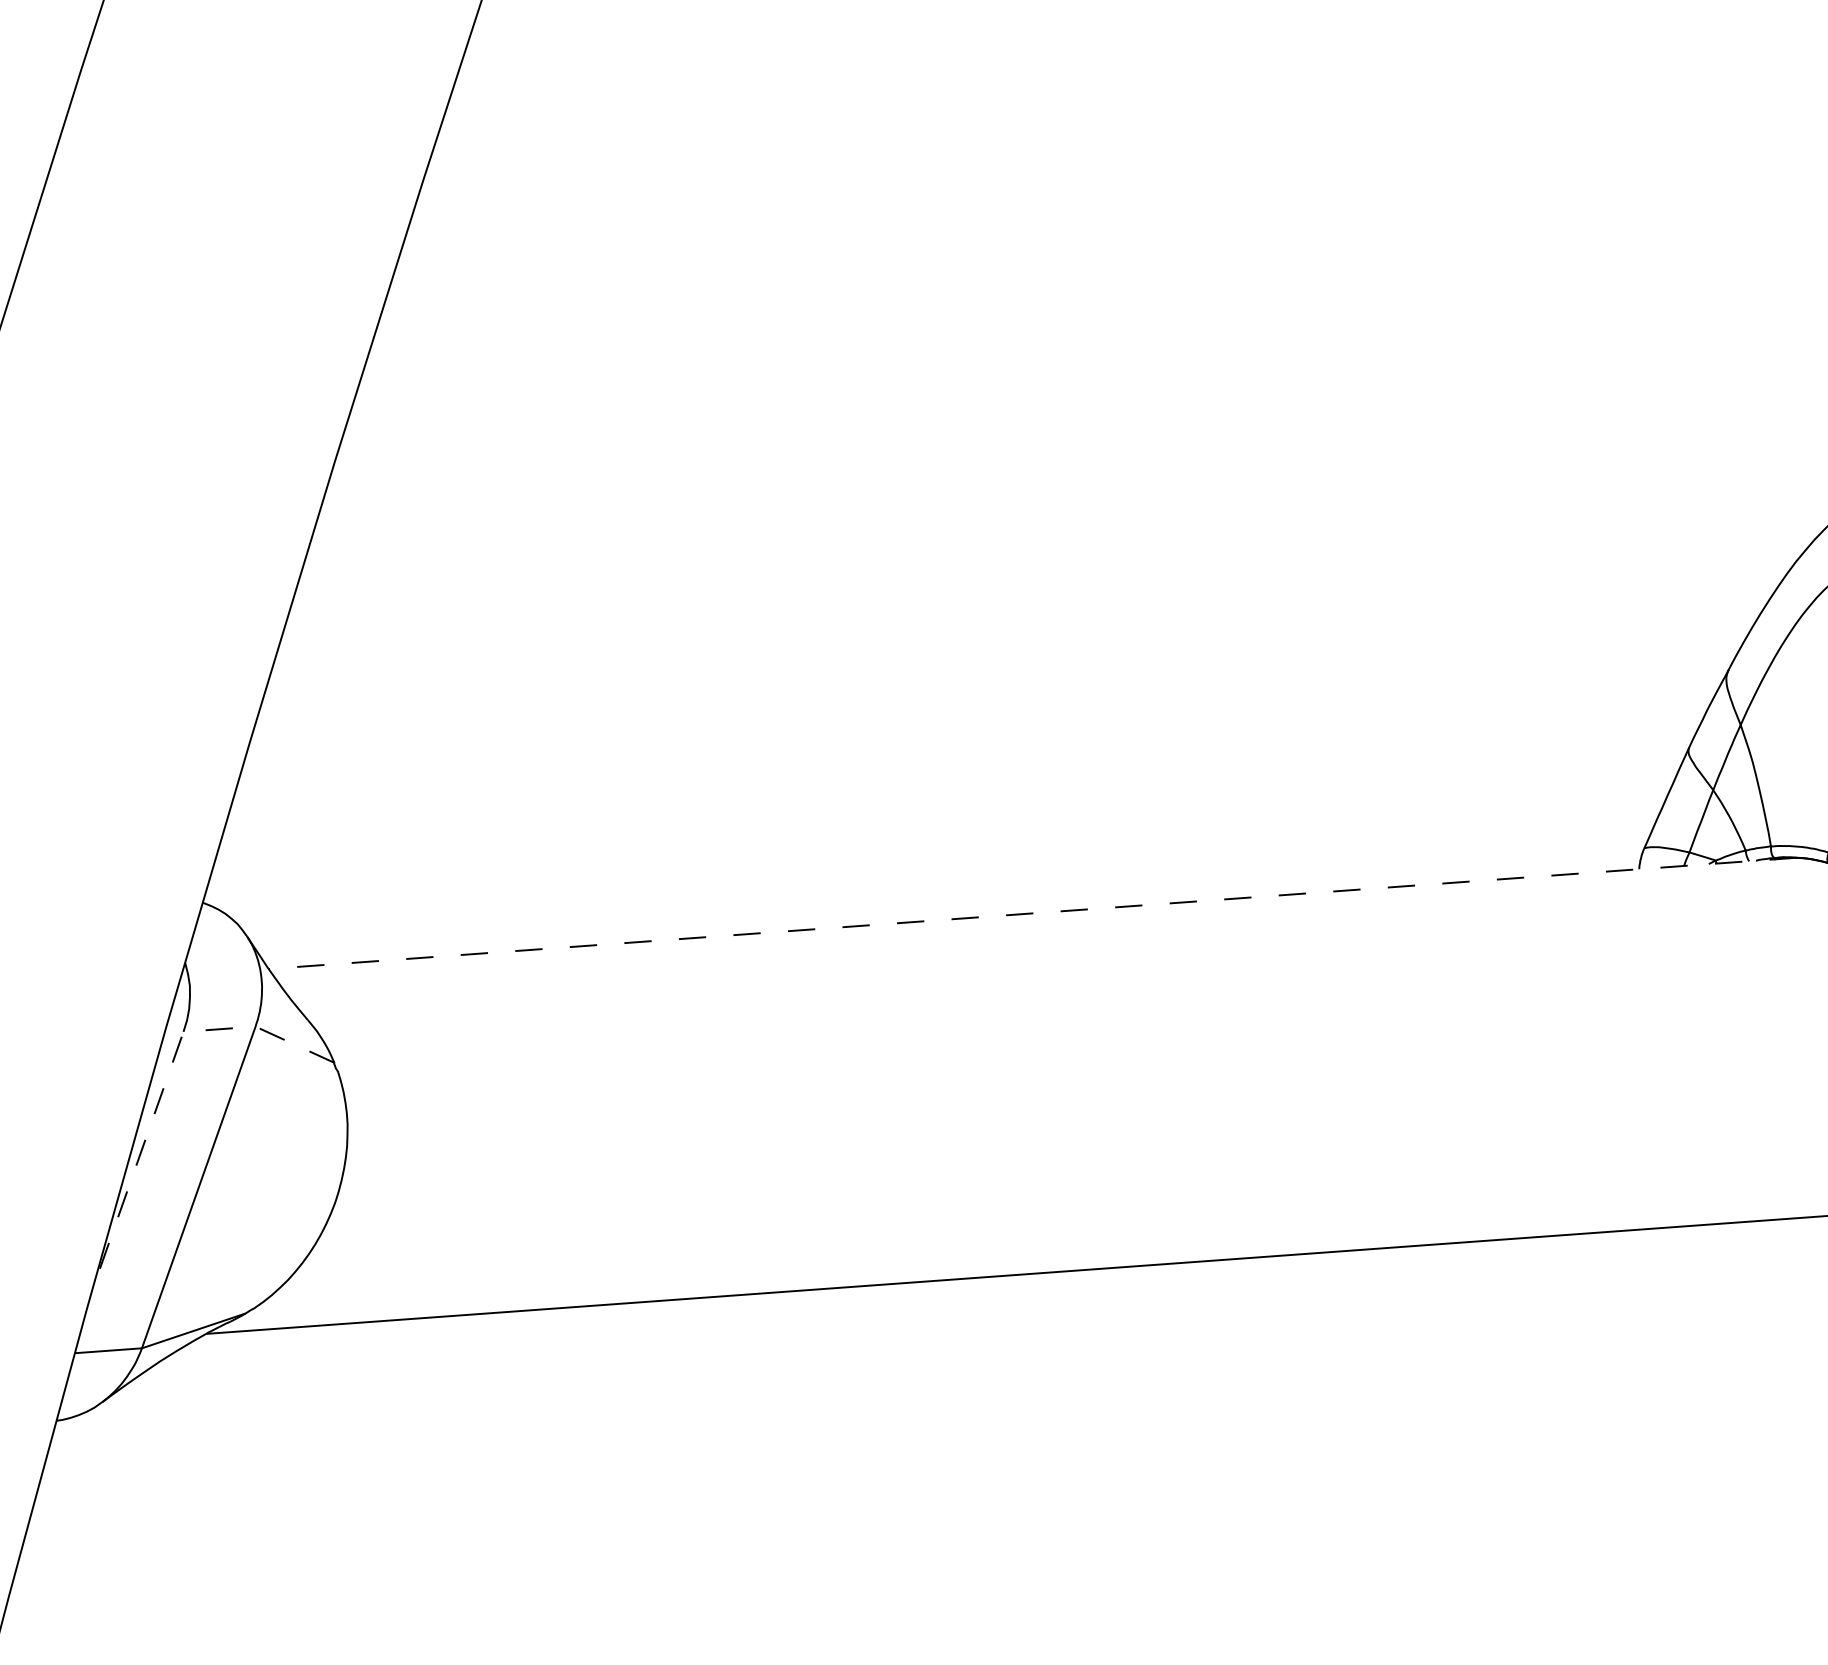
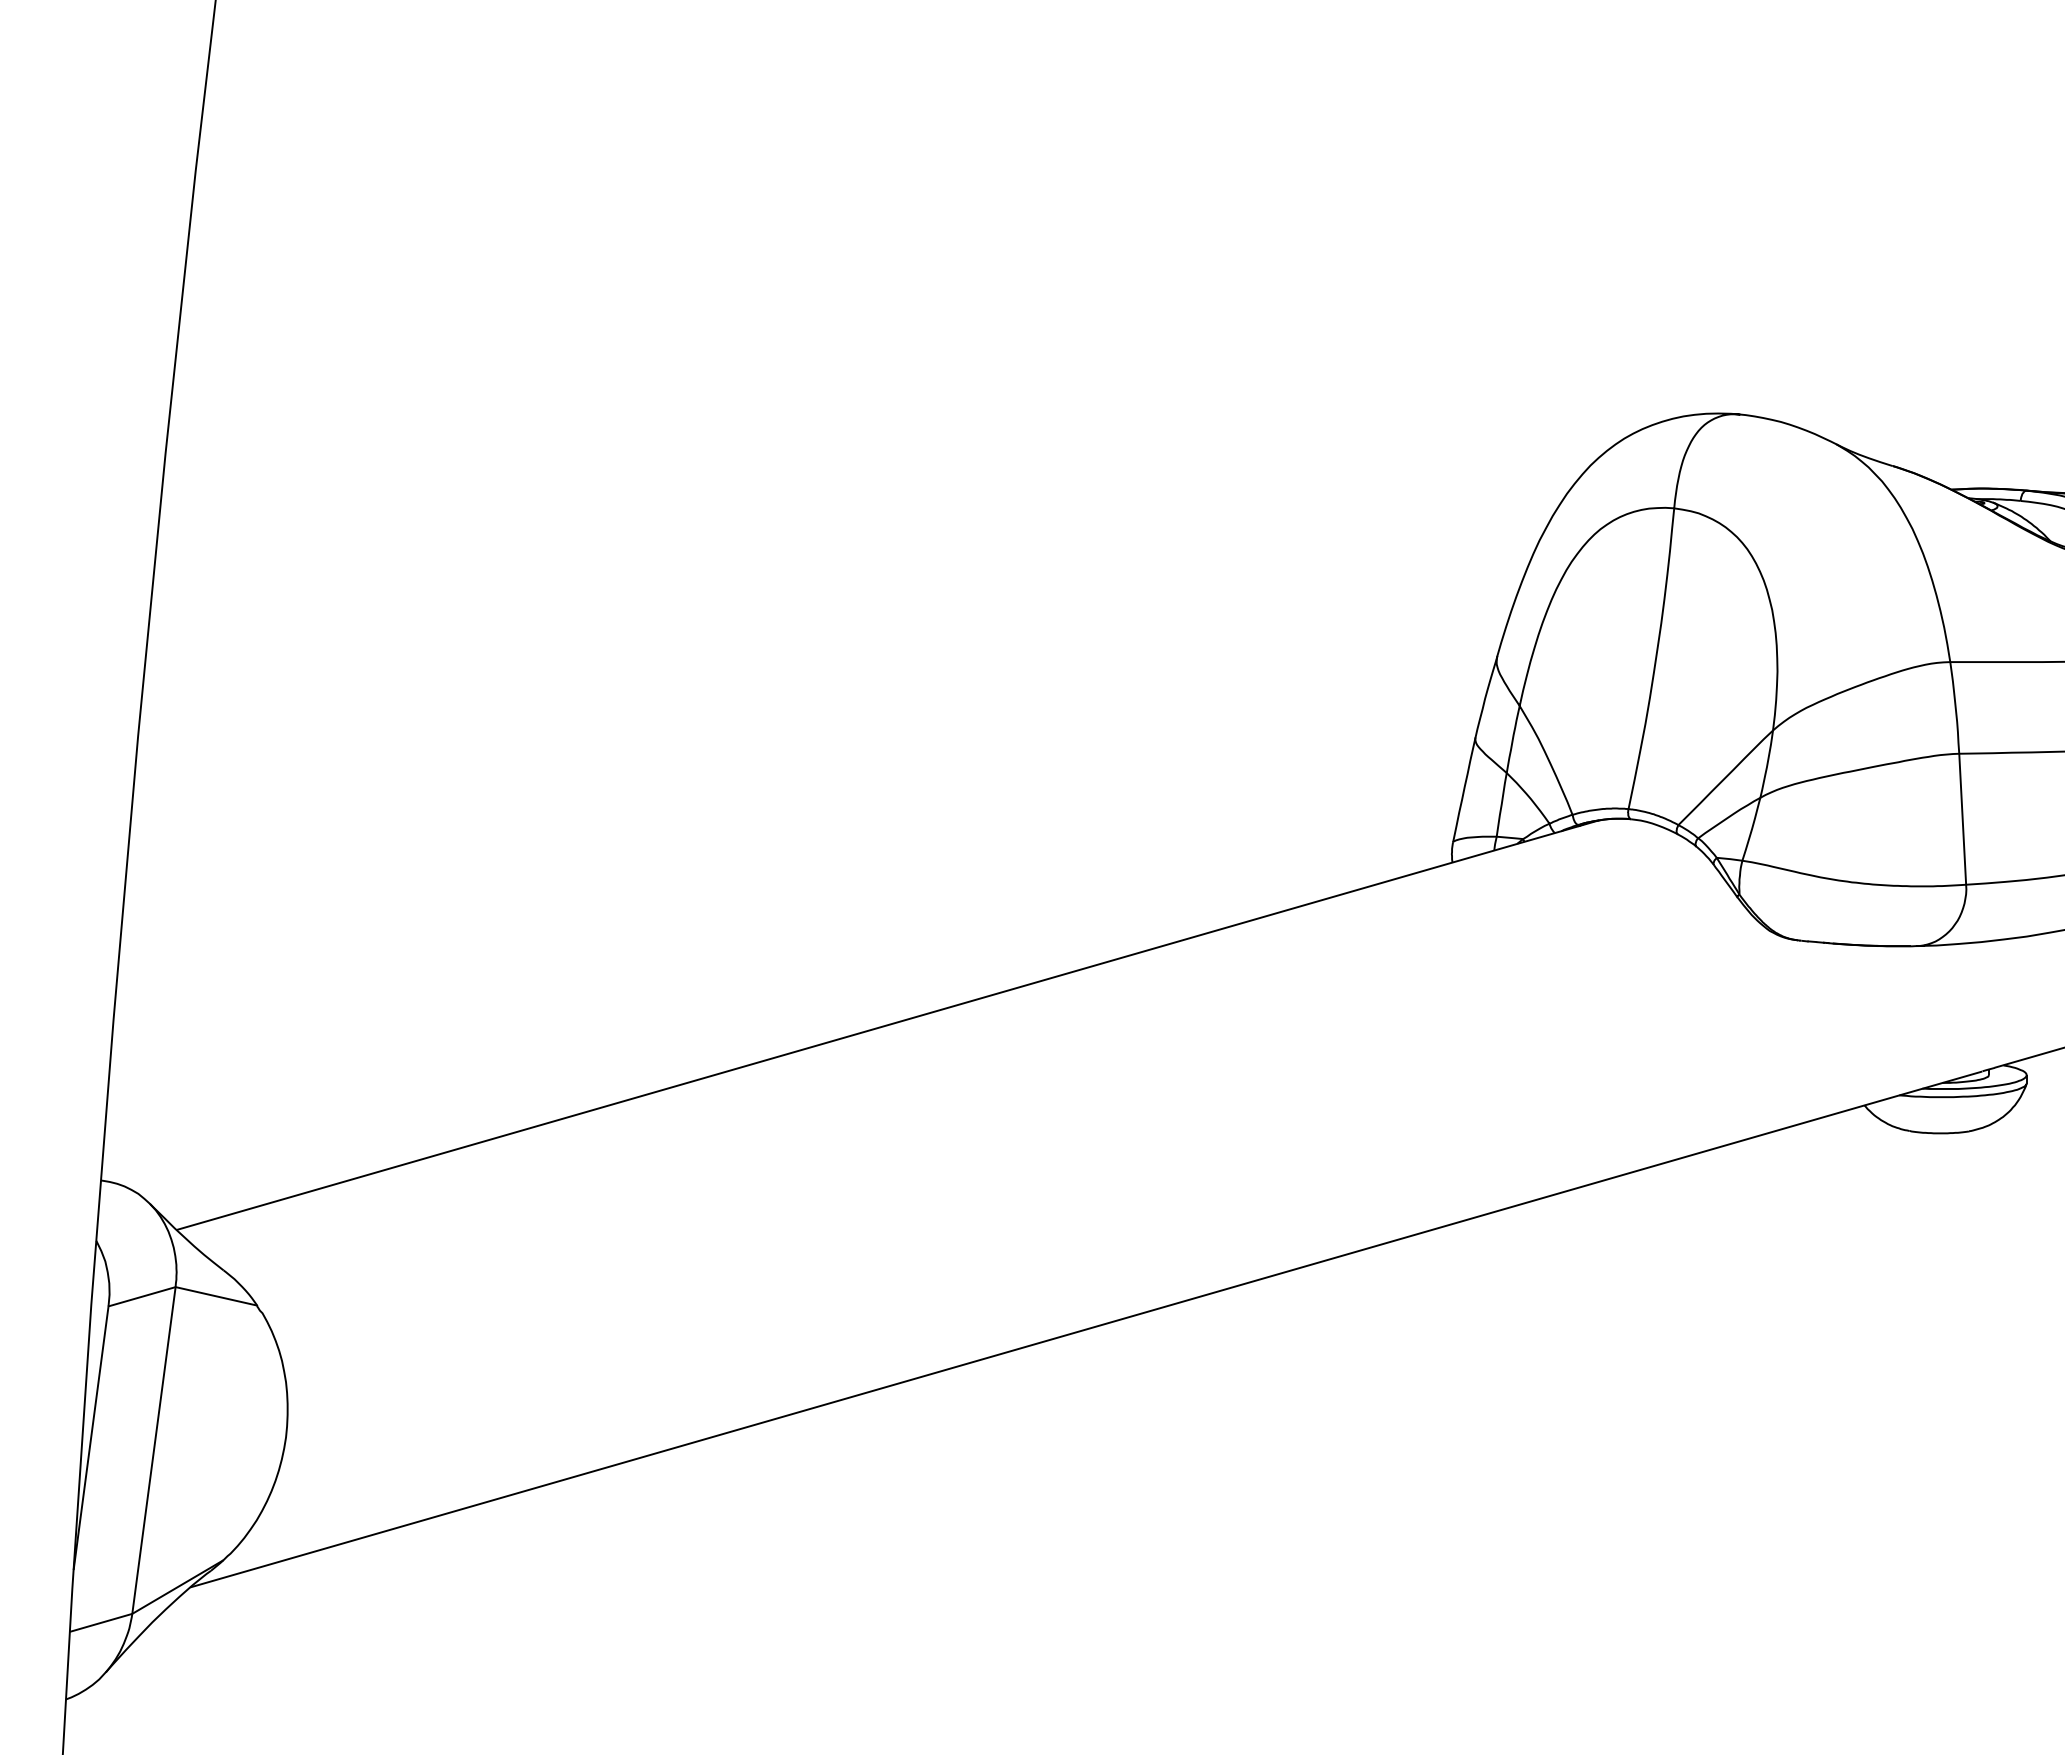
line: (1032, 913) -> (887, 1025), dashed -> solid
line: (164, 1085) -> (101, 1360), dashed -> solid

